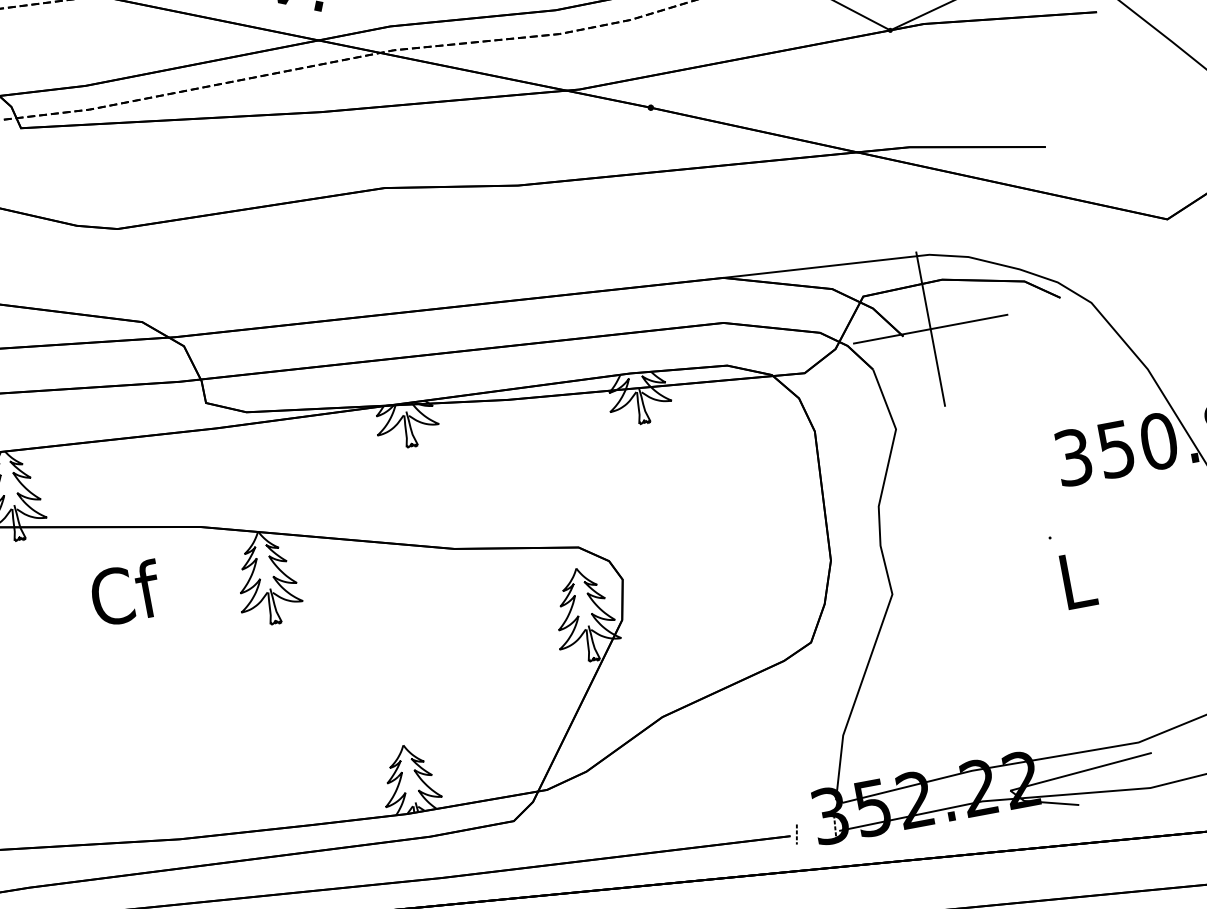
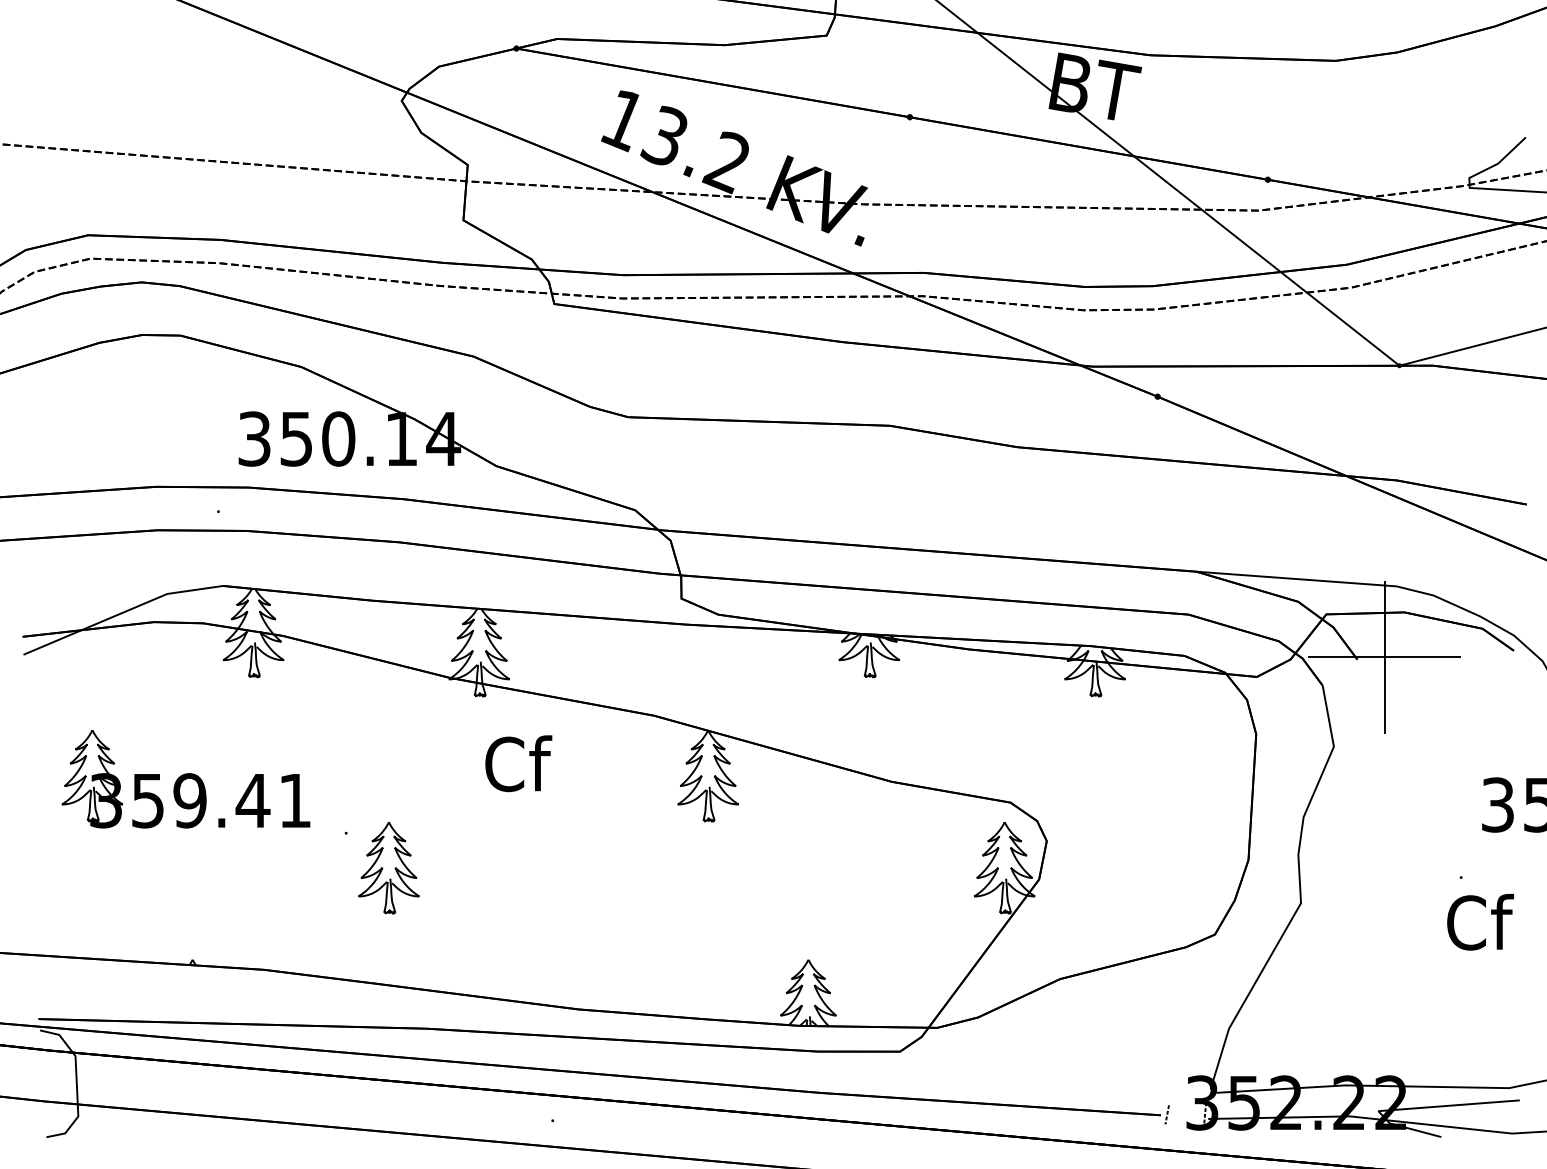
text: (1078, 579) -> (1480, 922), L -> Cf
text: (126, 593) -> (518, 763), moved

